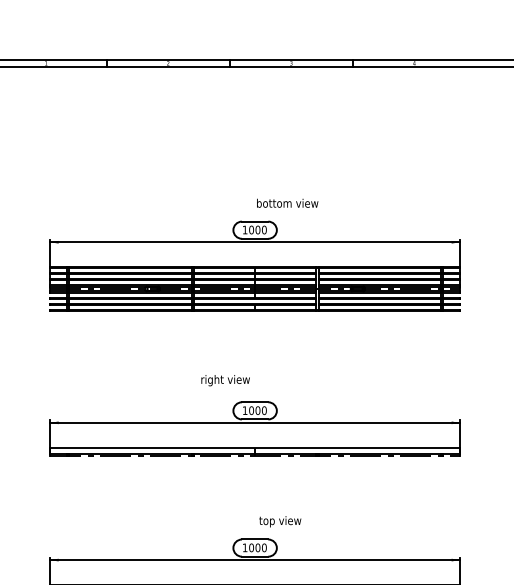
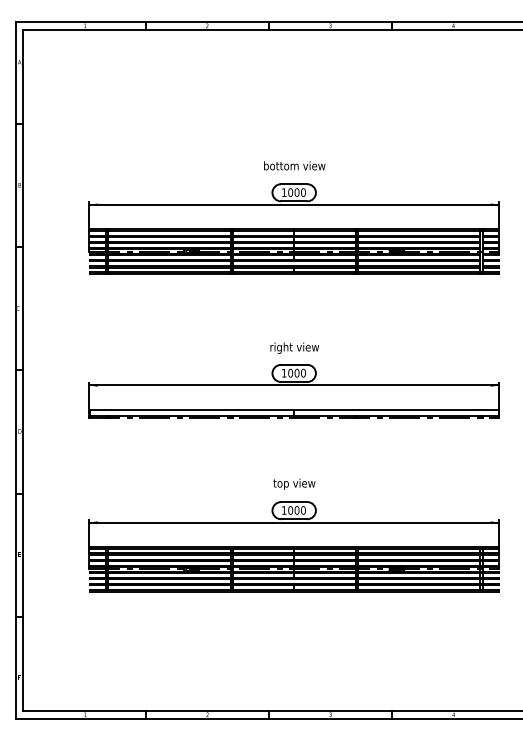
text: (287, 202) -> (294, 165), moved
text: (225, 379) -> (294, 347), moved
text: (280, 520) -> (294, 483), moved

